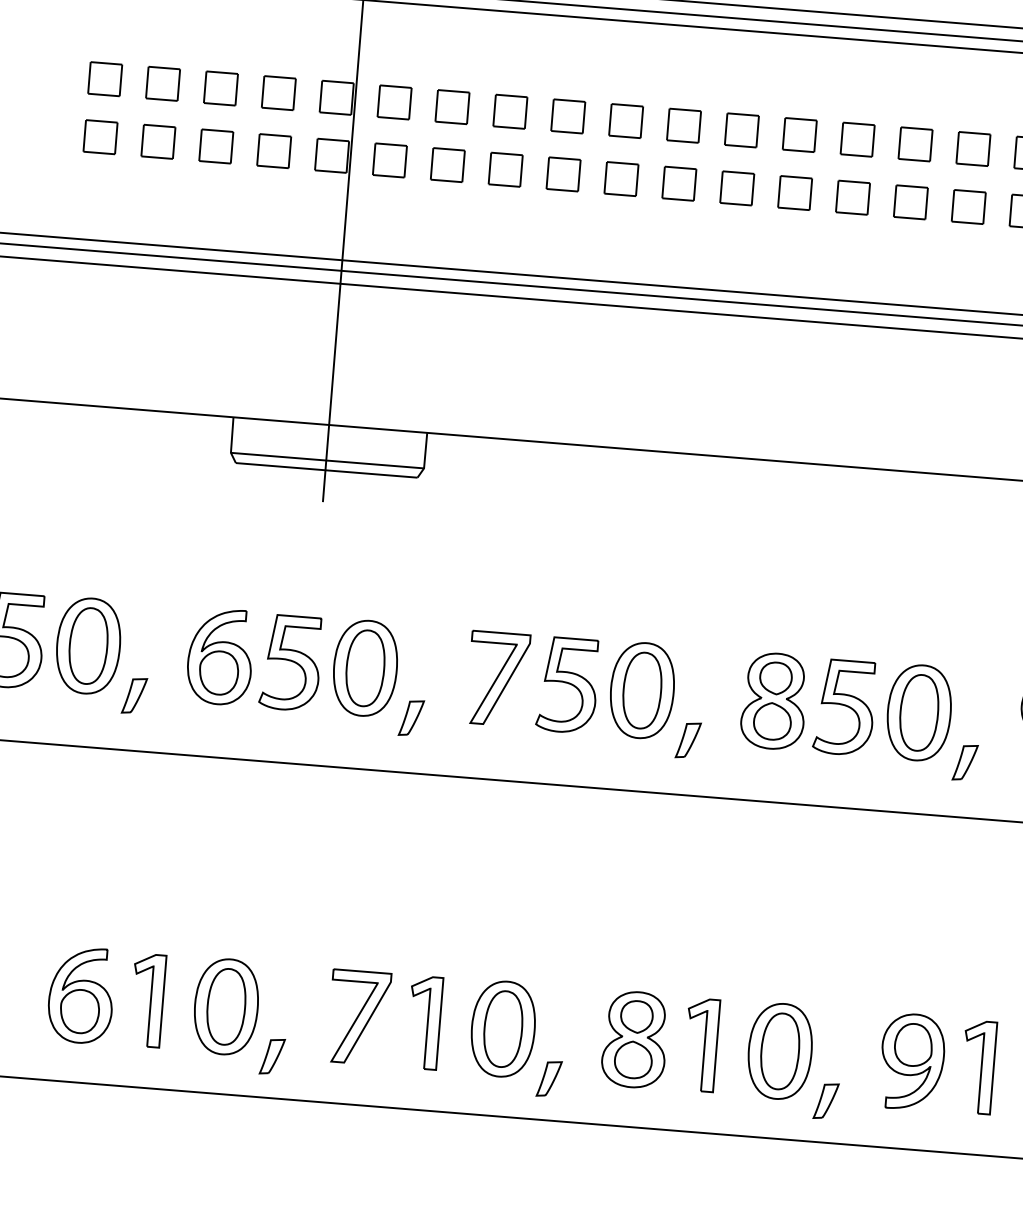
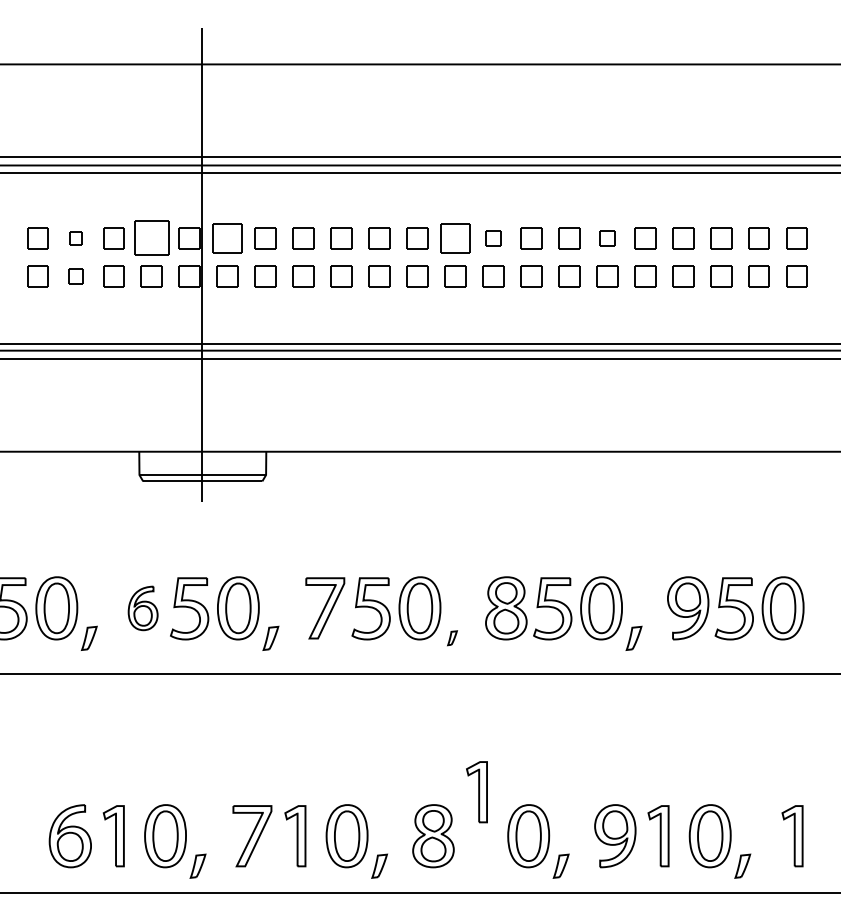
part: (162, 84) -> (75, 238), size x0.6
part: (278, 93) -> (151, 238), size x1.6
part: (394, 102) -> (227, 238), size x1.4
part: (741, 130) -> (455, 238), size x1.4
part: (799, 135) -> (493, 238), size x0.7
part: (157, 142) -> (75, 276), size x0.7
part: (973, 149) -> (607, 238), size x0.7
part: (219, 656) -> (142, 608), size x0.7
part: (688, 739) -> (452, 637), size x0.6
part: (700, 1045) -> (476, 792), moved

